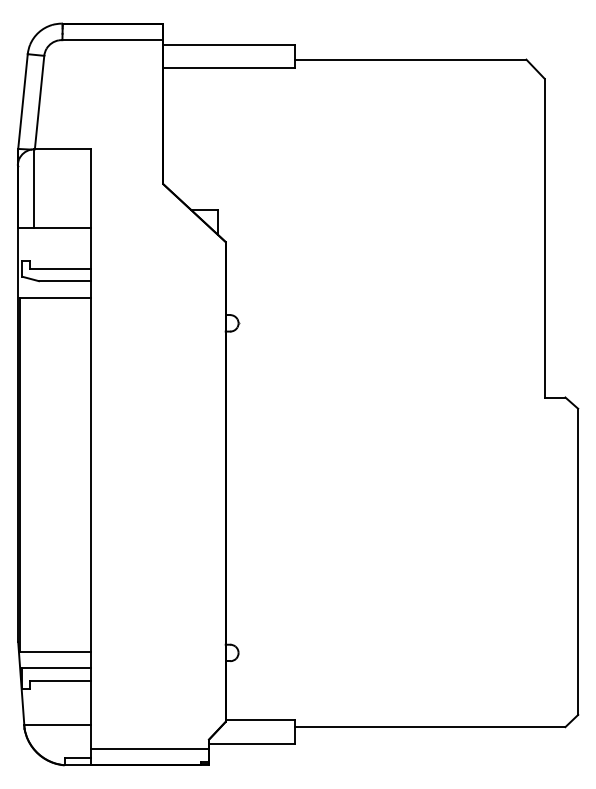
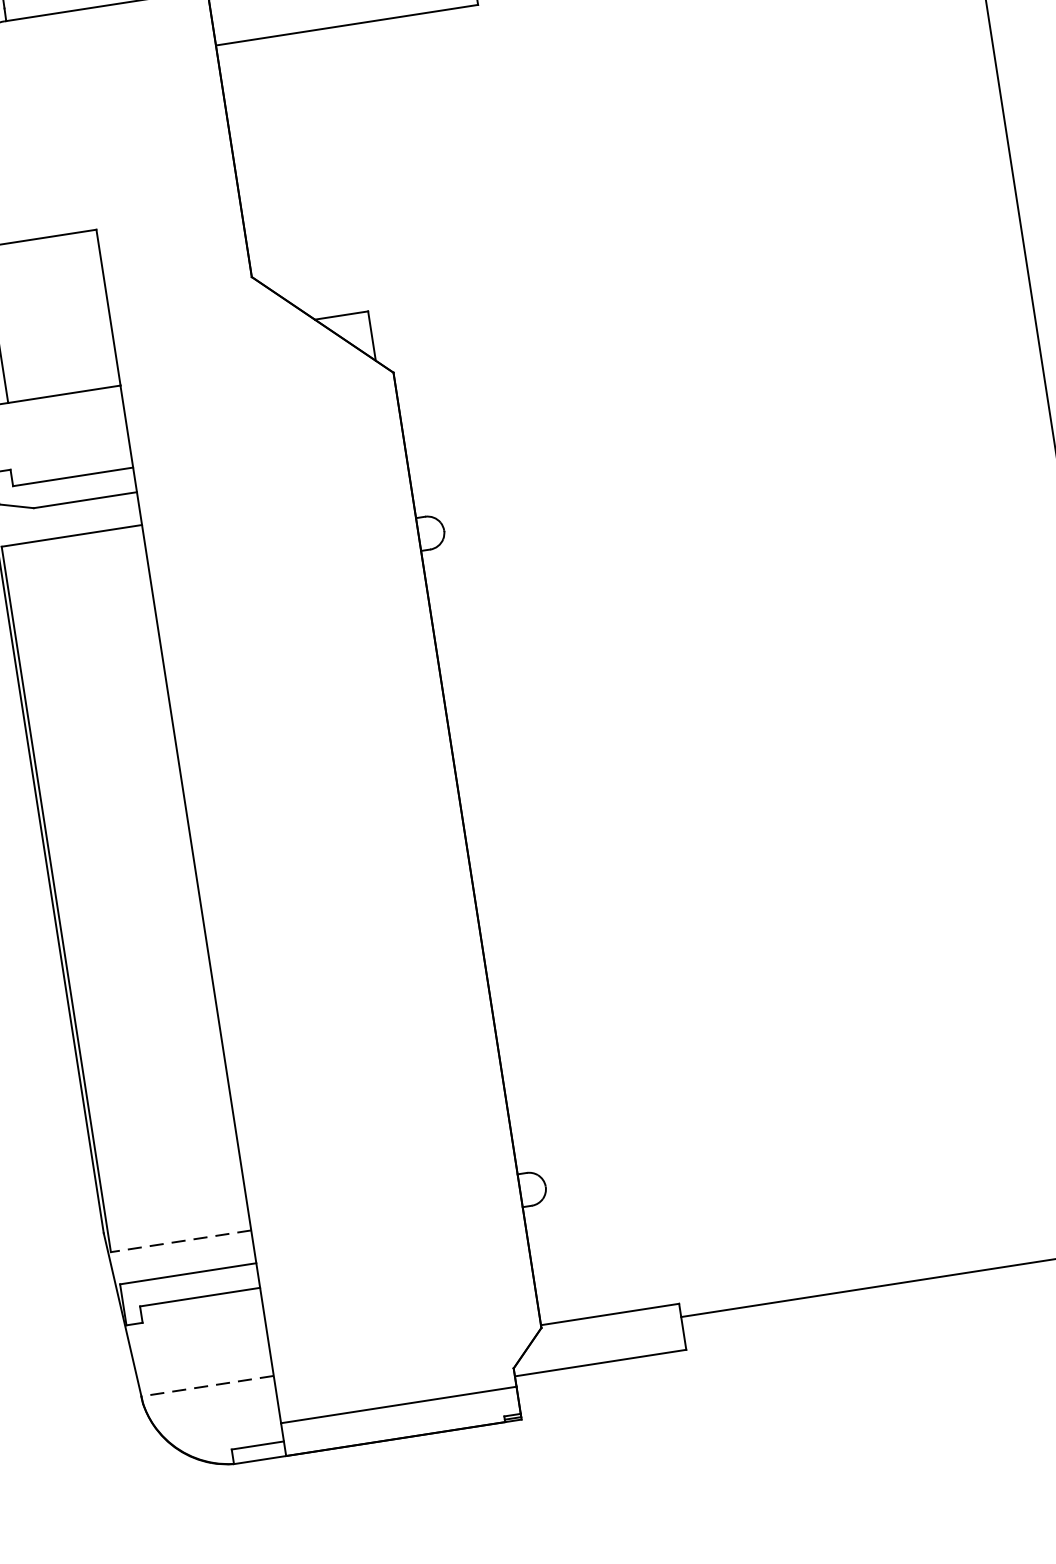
line: (55, 652) -> (181, 1242), solid -> dashed
line: (57, 725) -> (207, 1387), solid -> dashed

